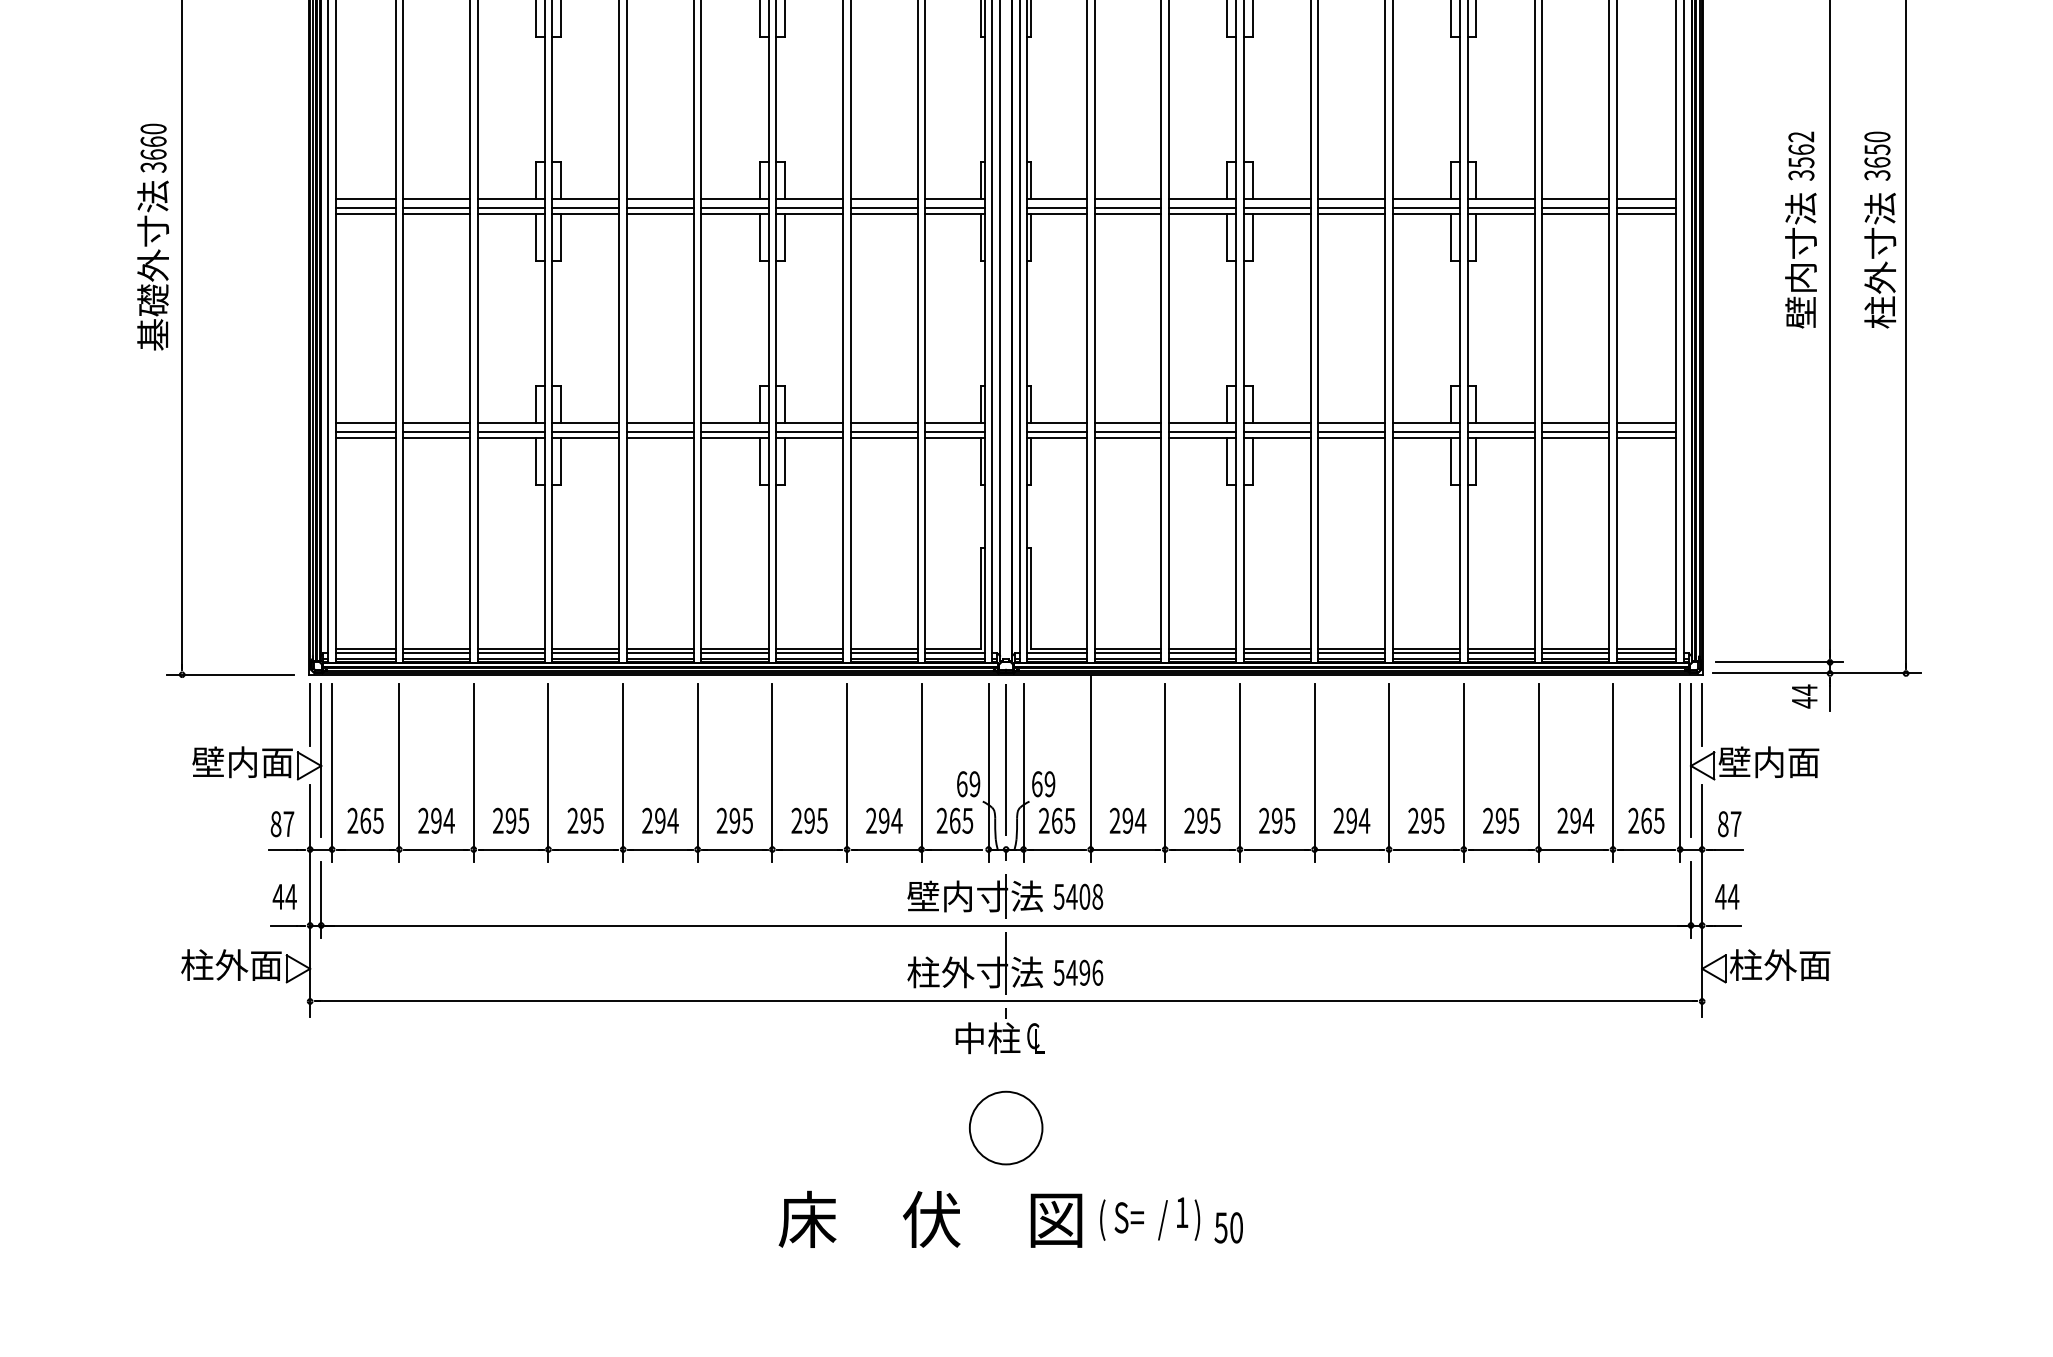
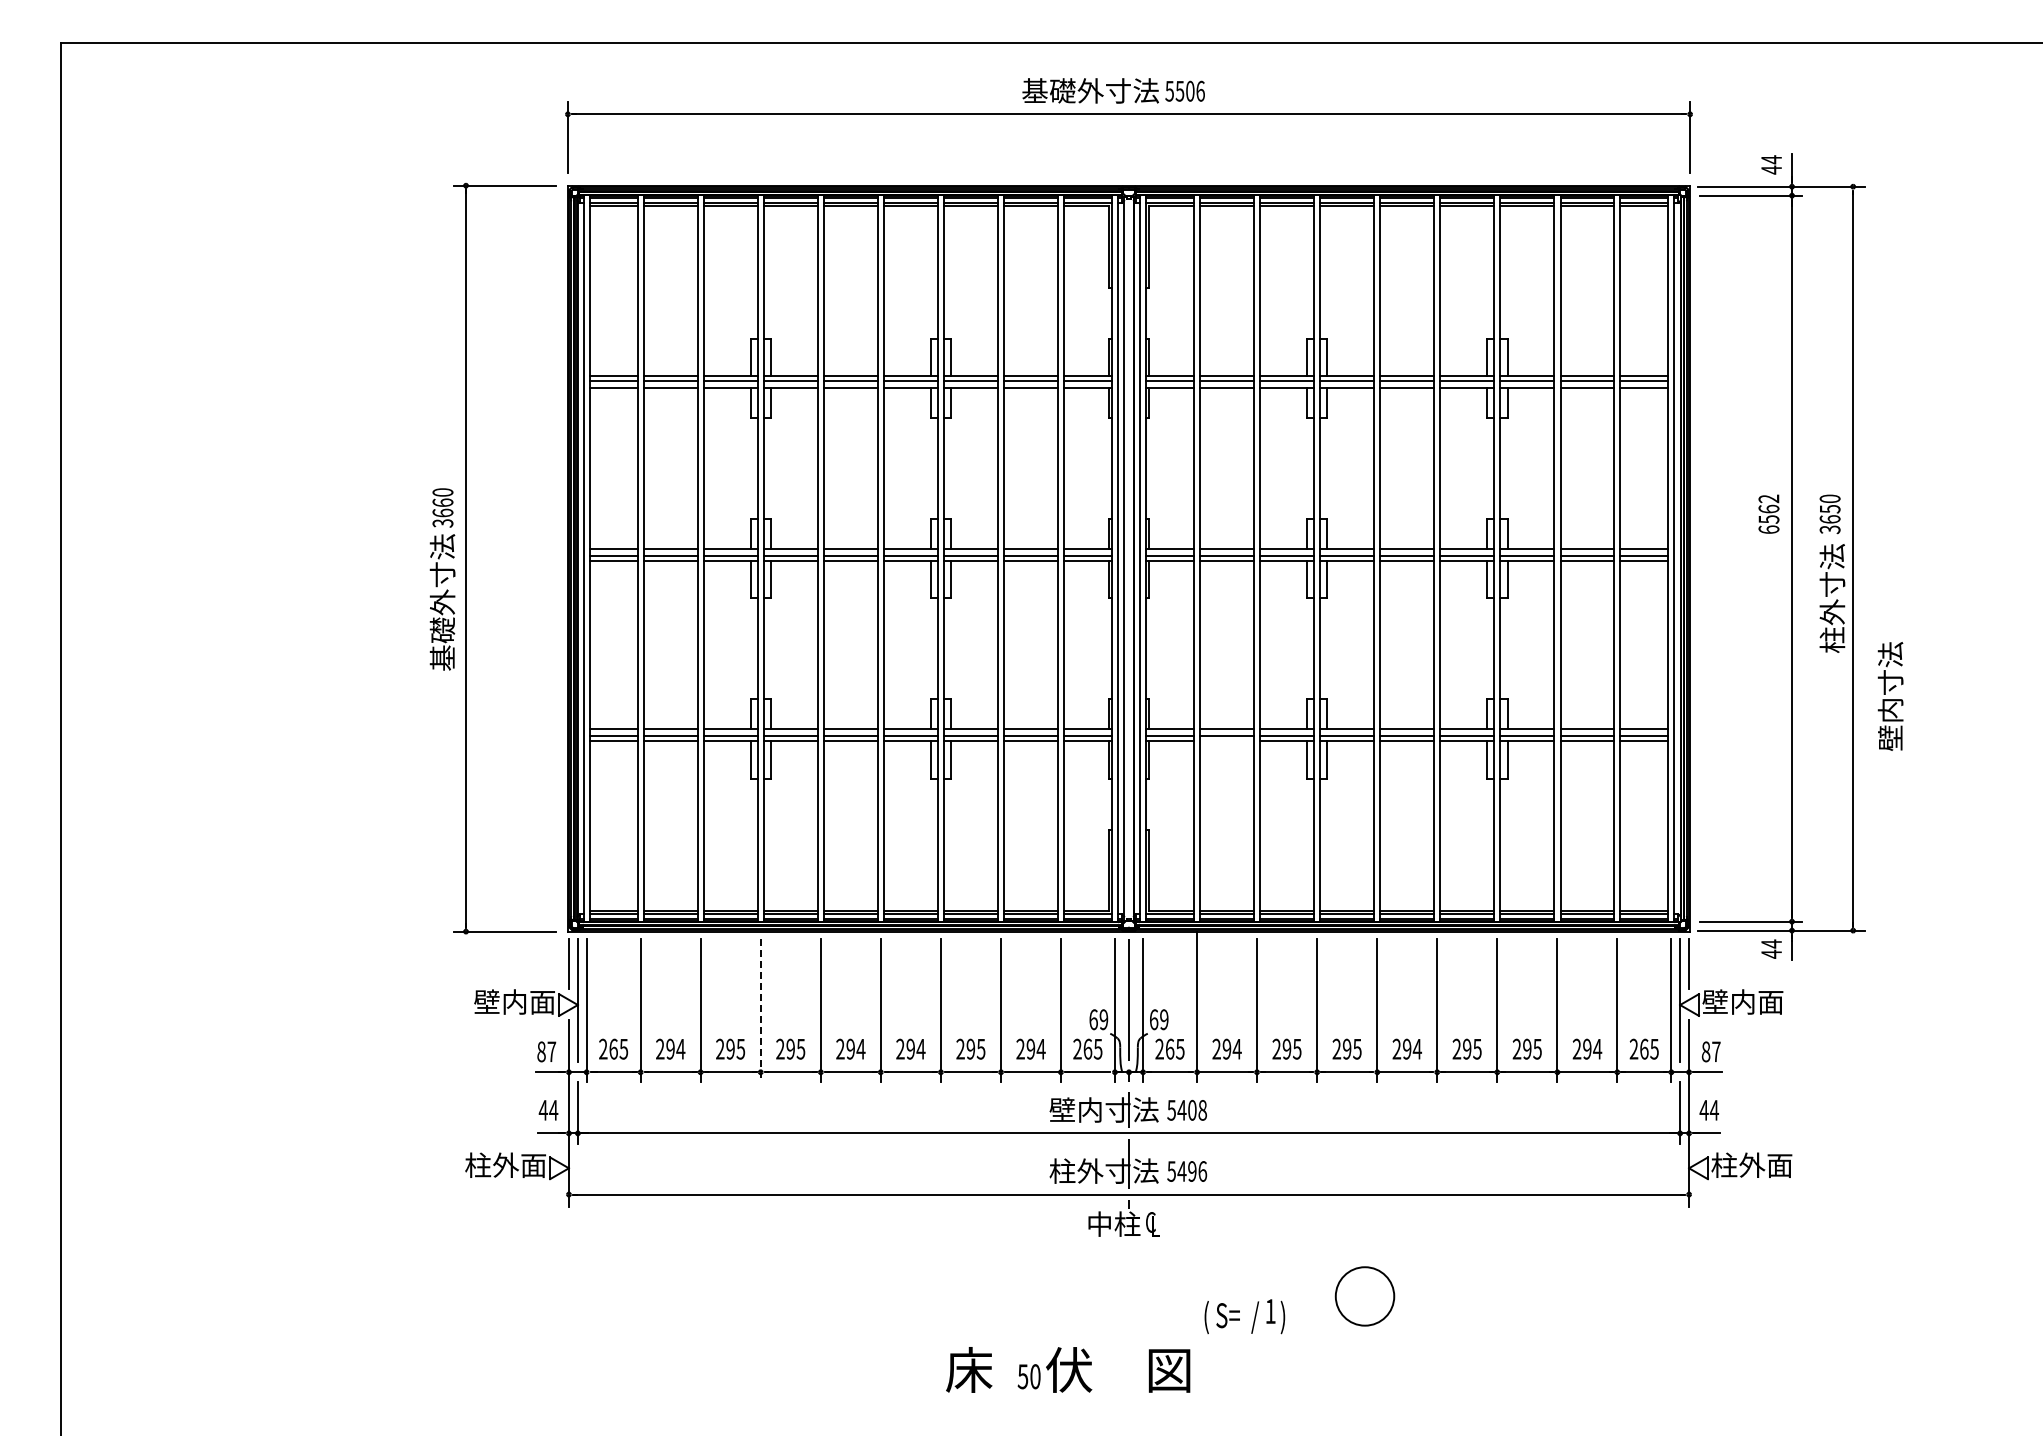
text: (1800, 175) -> (1768, 529), 3562 -> 6562
text: (1800, 260) -> (1890, 696), moved
line: (1127, 438) -> (1226, 741), removed
line: (548, 772) -> (760, 1010), solid -> dashed
text: (747, 821) -> (920, 1049), 295 -> 294
circle: (1005, 1128) -> (1364, 1296), moved
text: (1149, 1218) -> (1244, 1316), moved
text: (1227, 1227) -> (1028, 1376), moved

